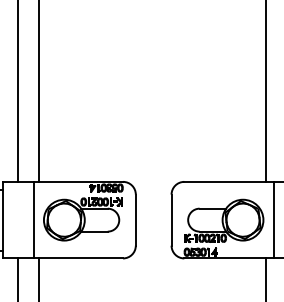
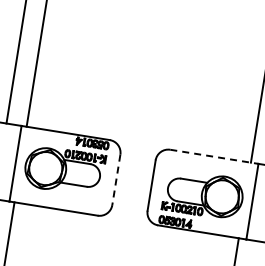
line: (228, 181) -> (213, 156), solid -> dashed
line: (135, 220) -> (115, 180), solid -> dashed

